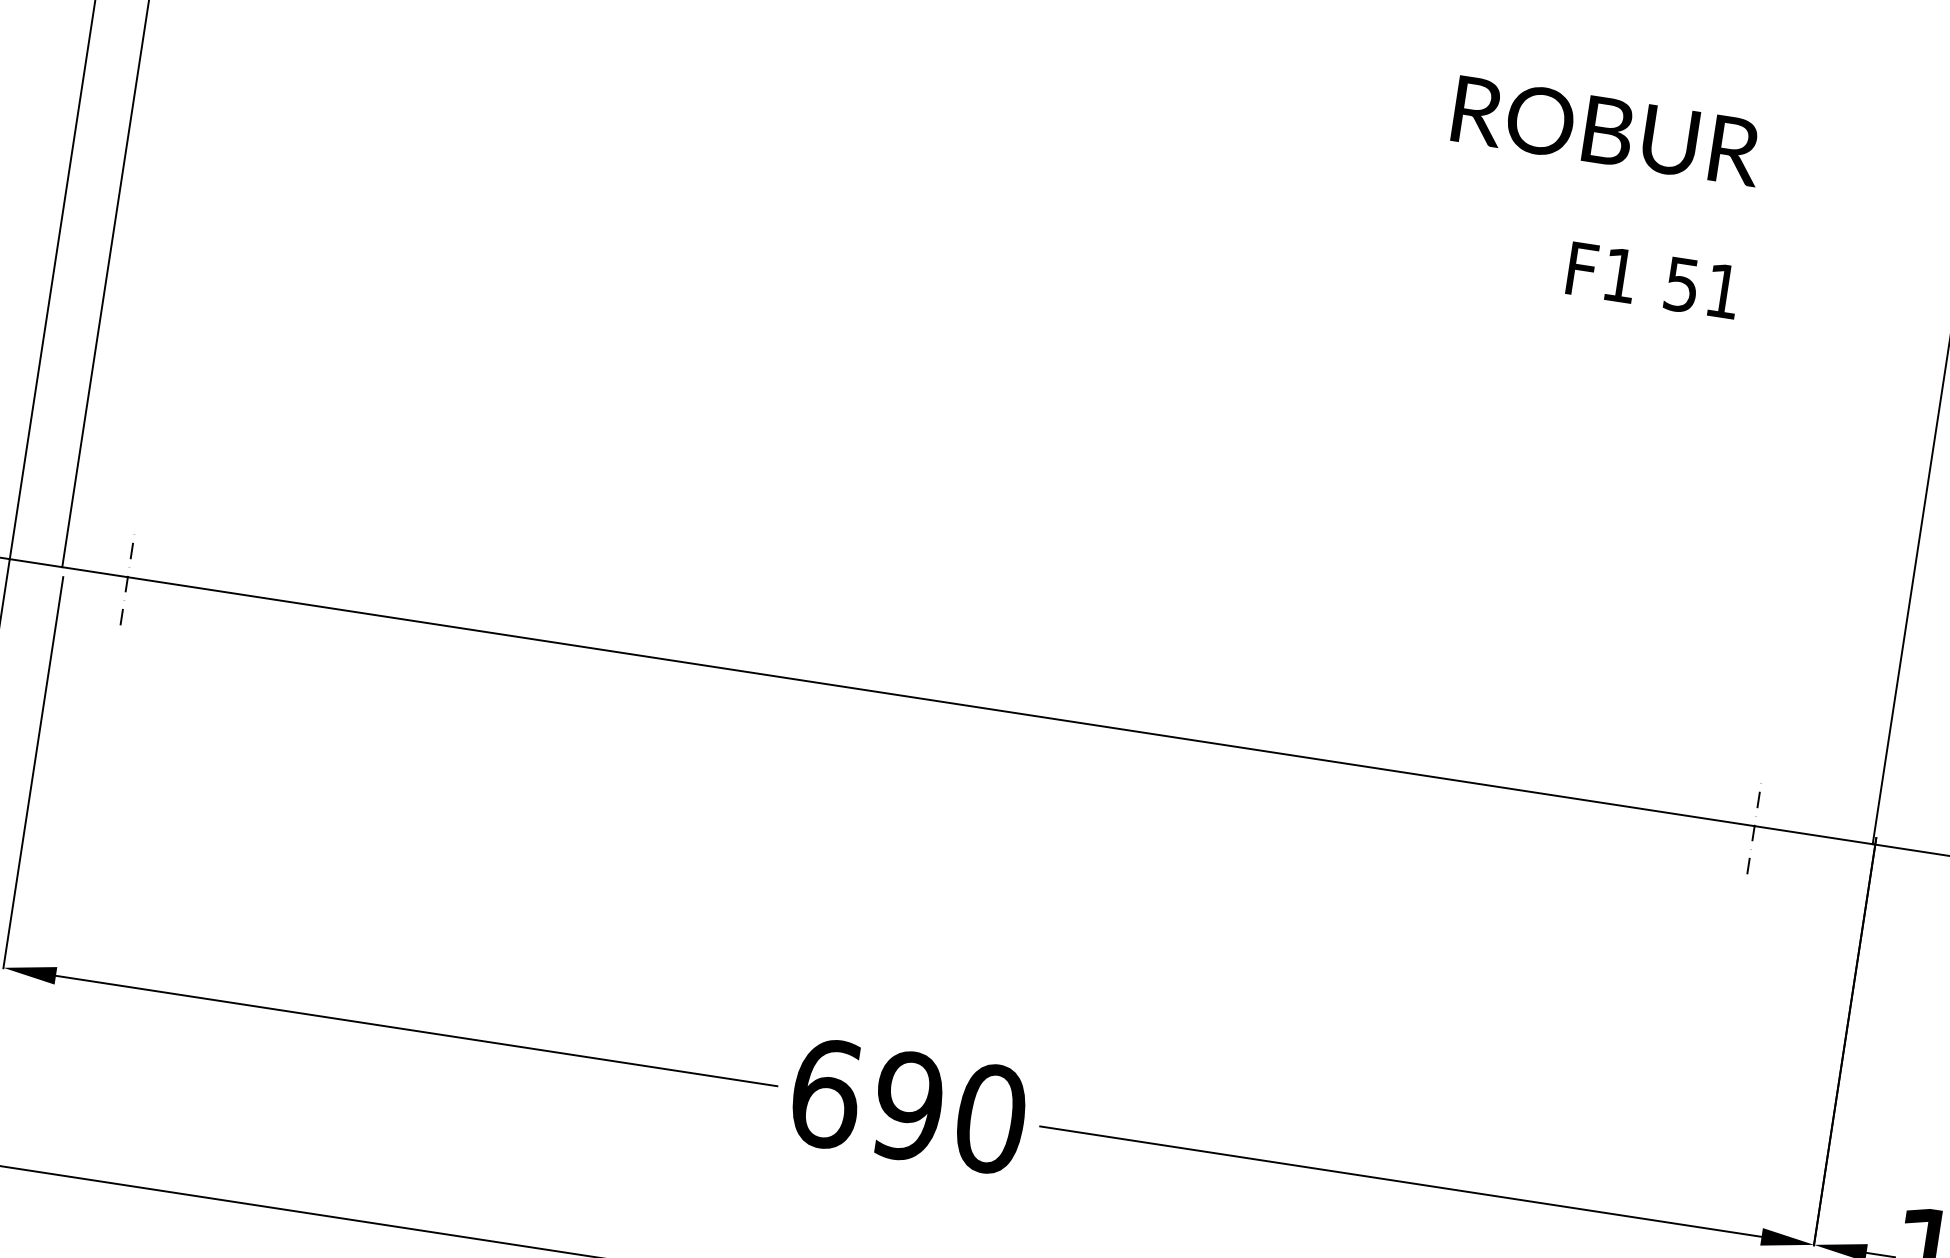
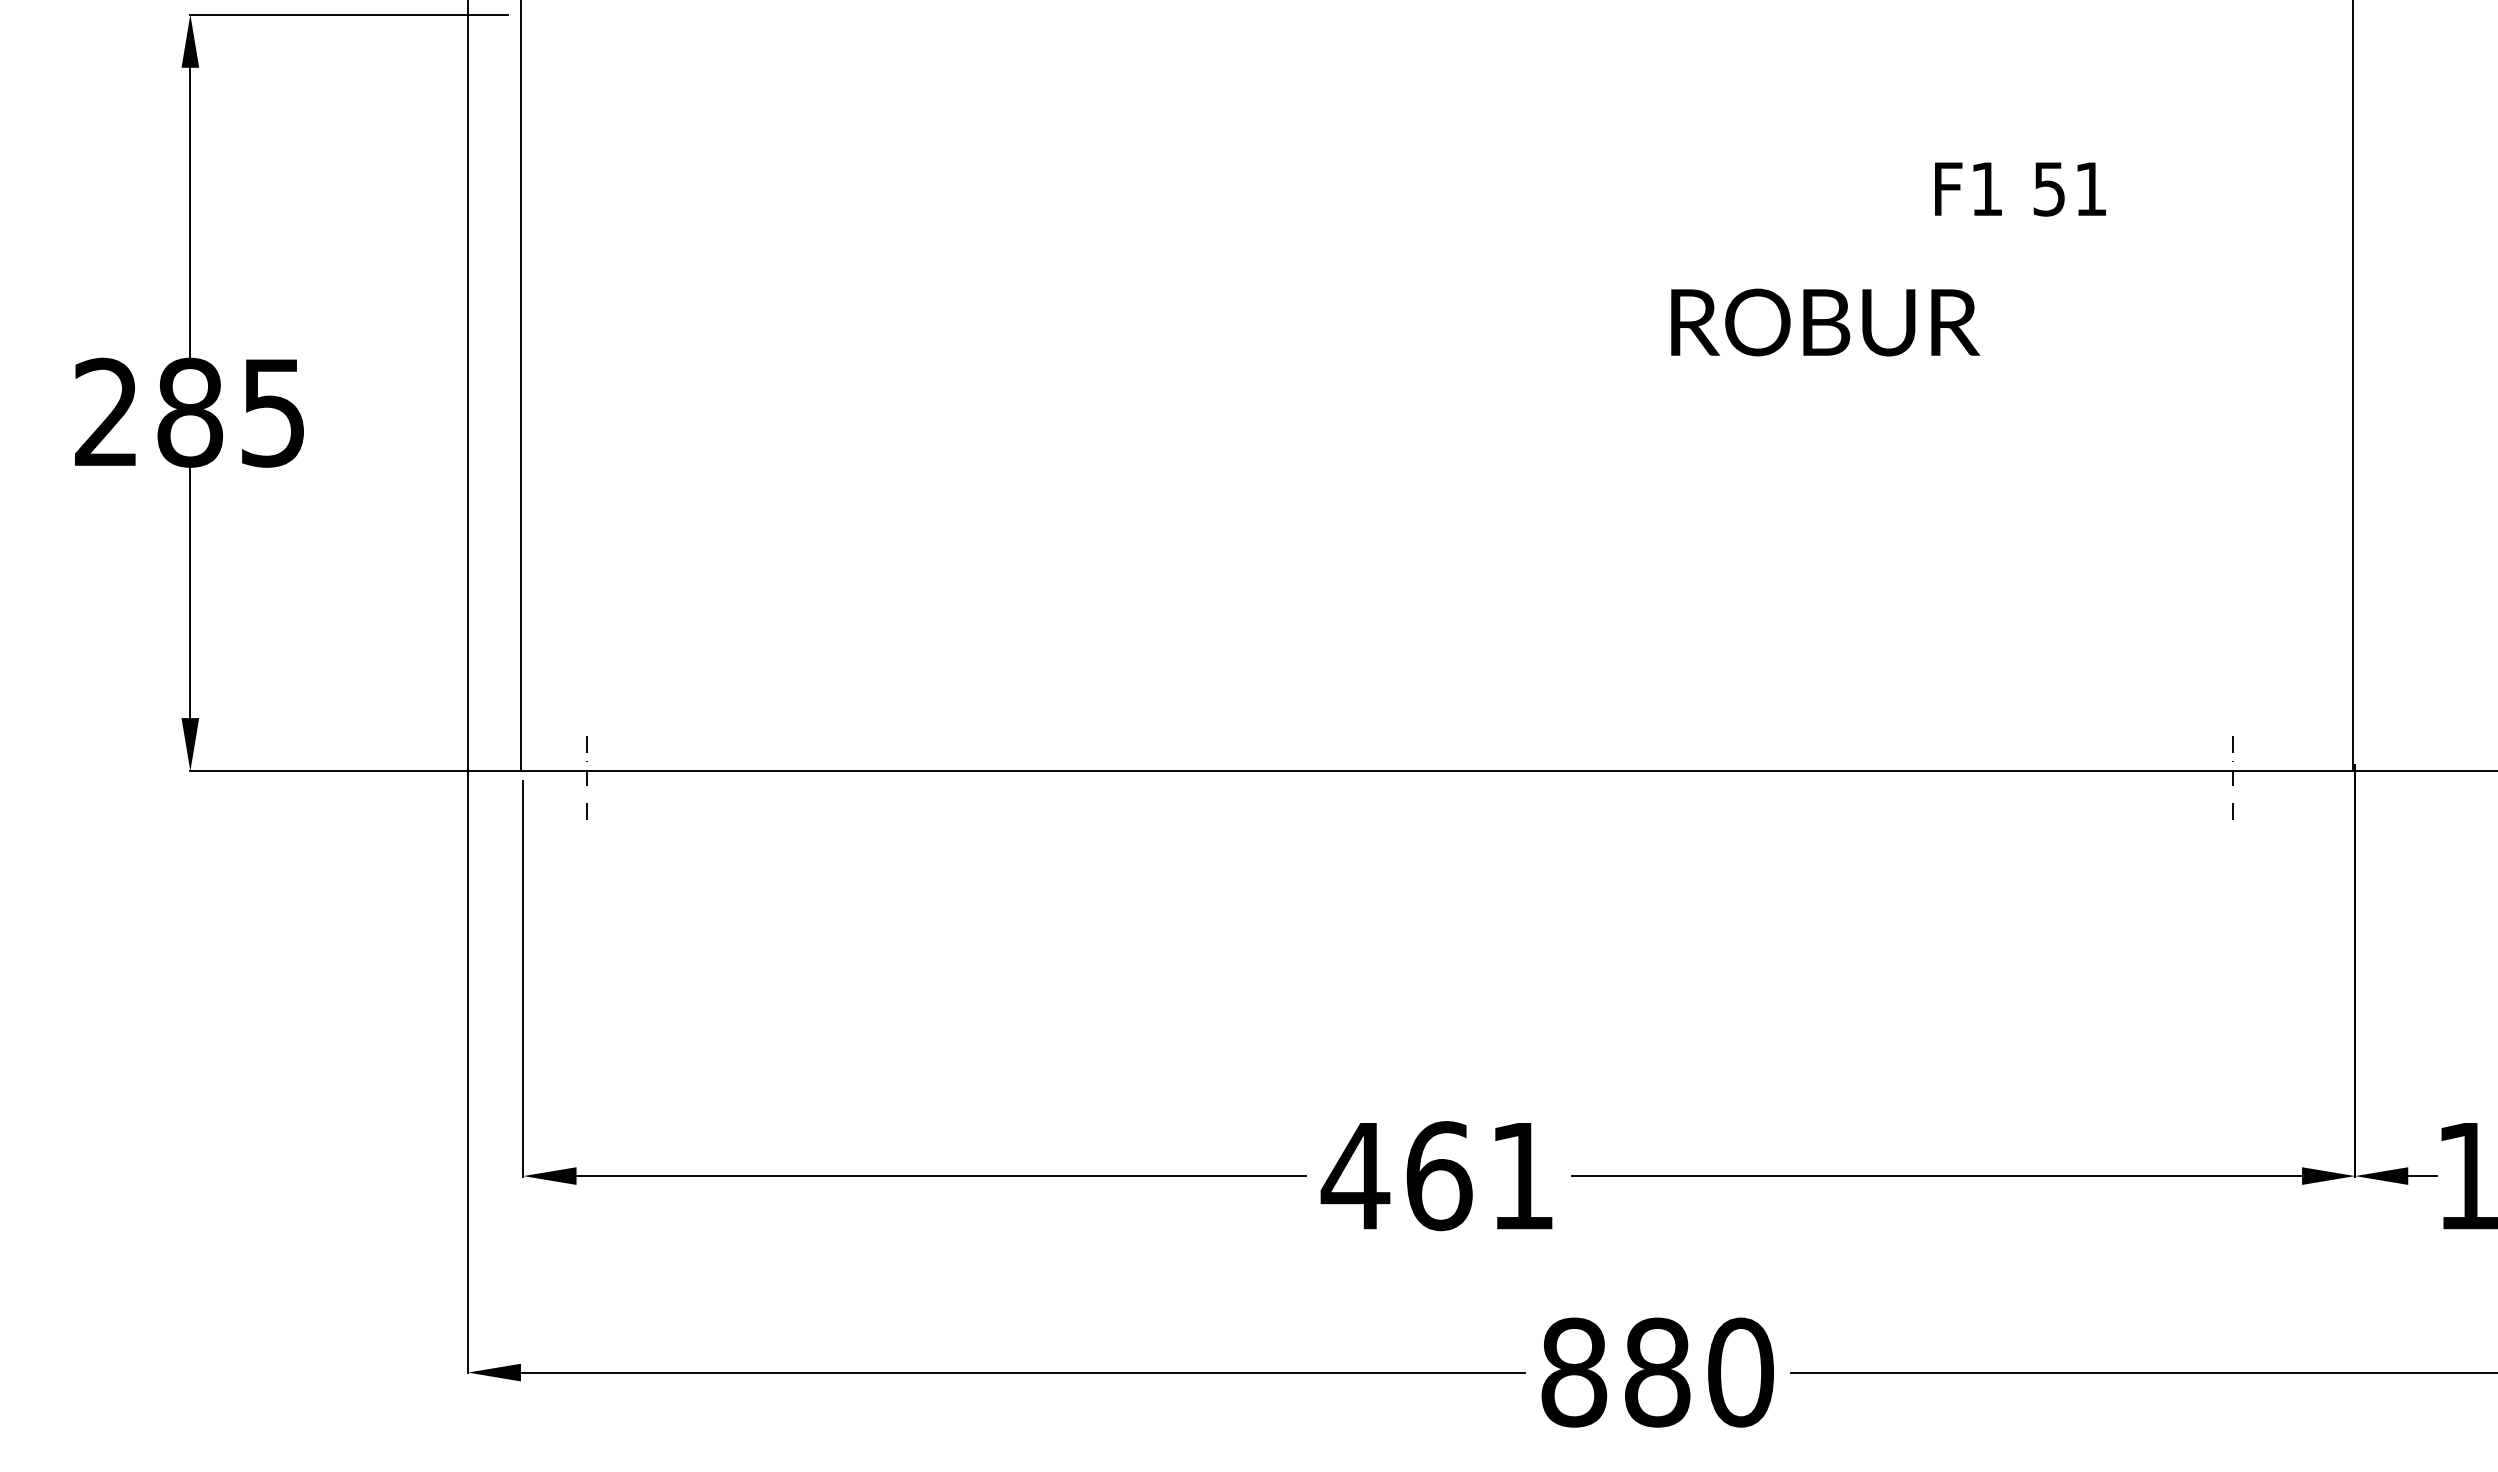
text: (1607, 131) -> (1825, 322), moved
text: (1653, 280) -> (2020, 189), moved
text: (906, 1106) -> (1437, 1176), 690 -> 461

